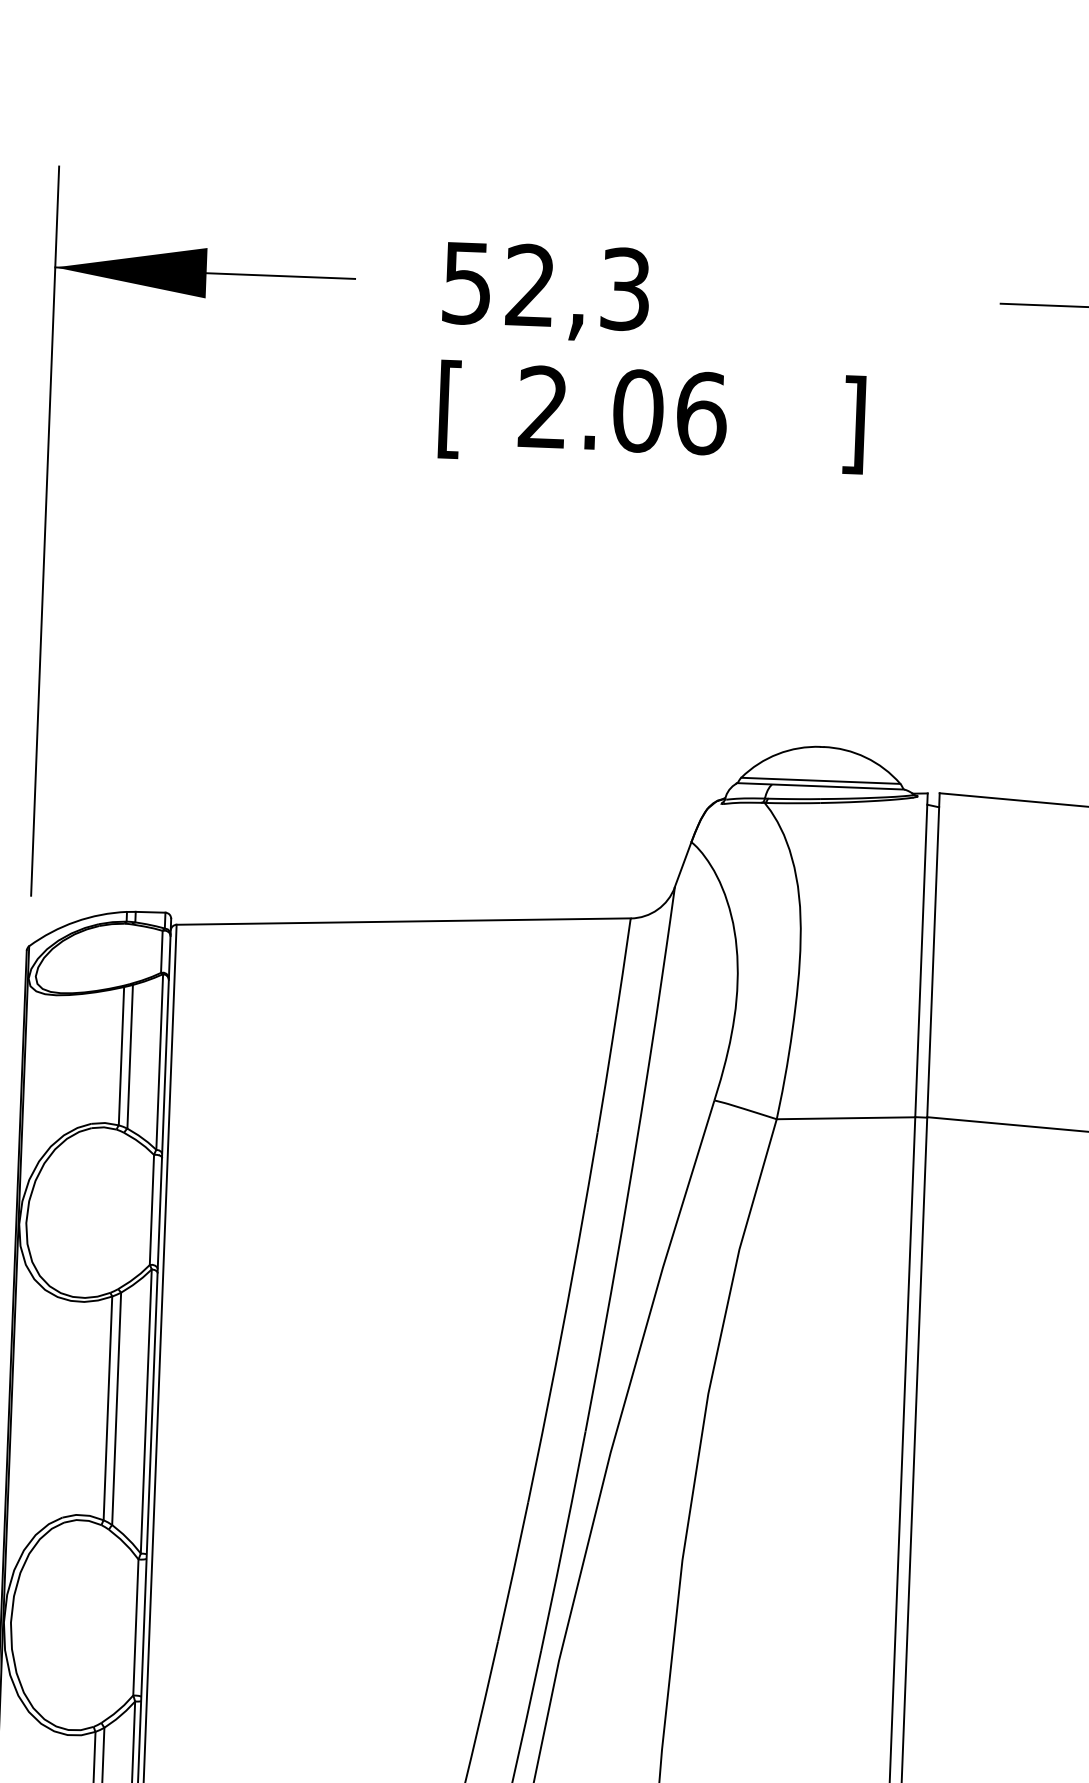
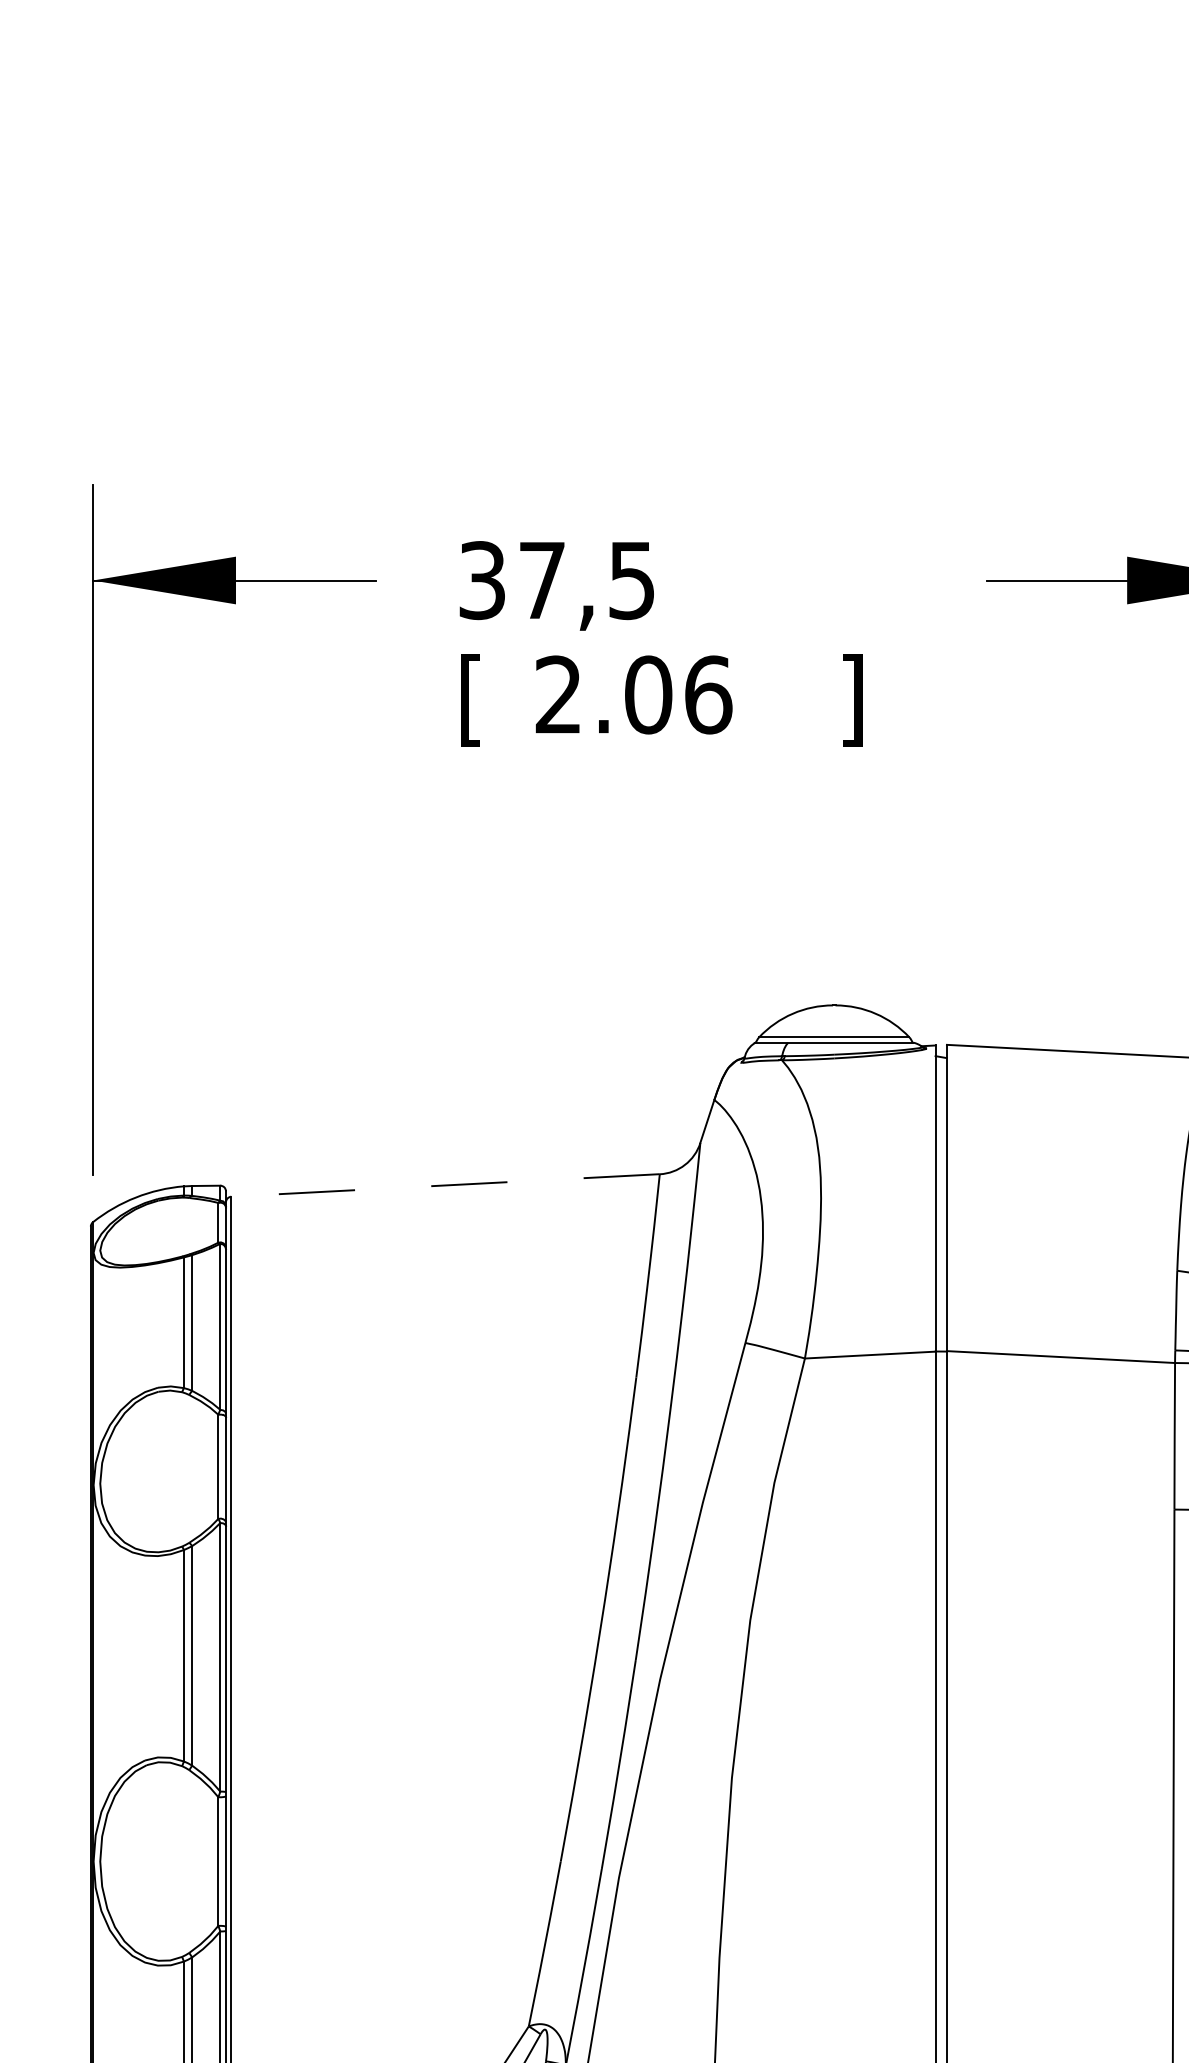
text: (545, 286) -> (556, 580), 52,3 -> 37,5
line: (403, 921) -> (445, 1185), solid -> dashed

